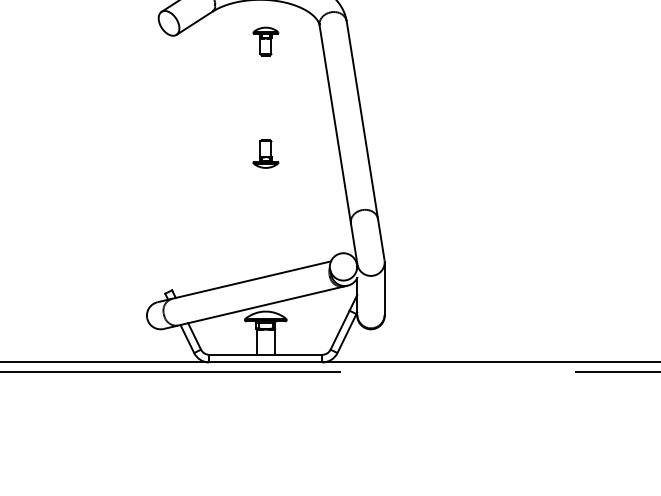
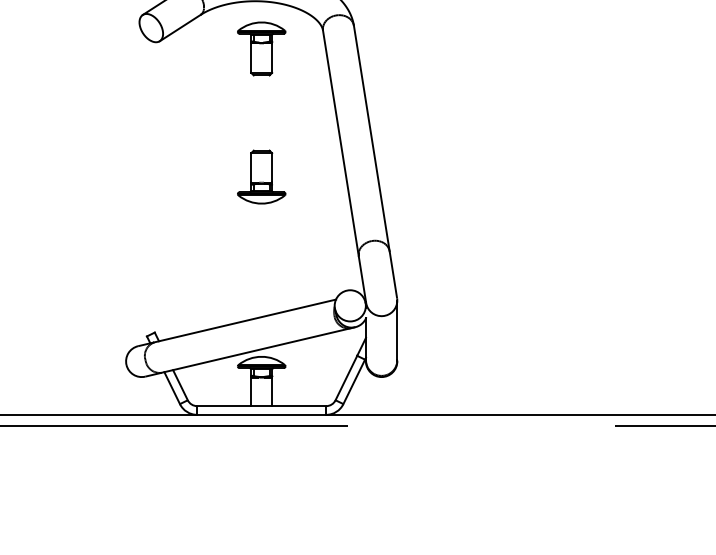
part: (265, 41) -> (261, 48), size x1.67
part: (265, 153) -> (261, 176), size x1.67

